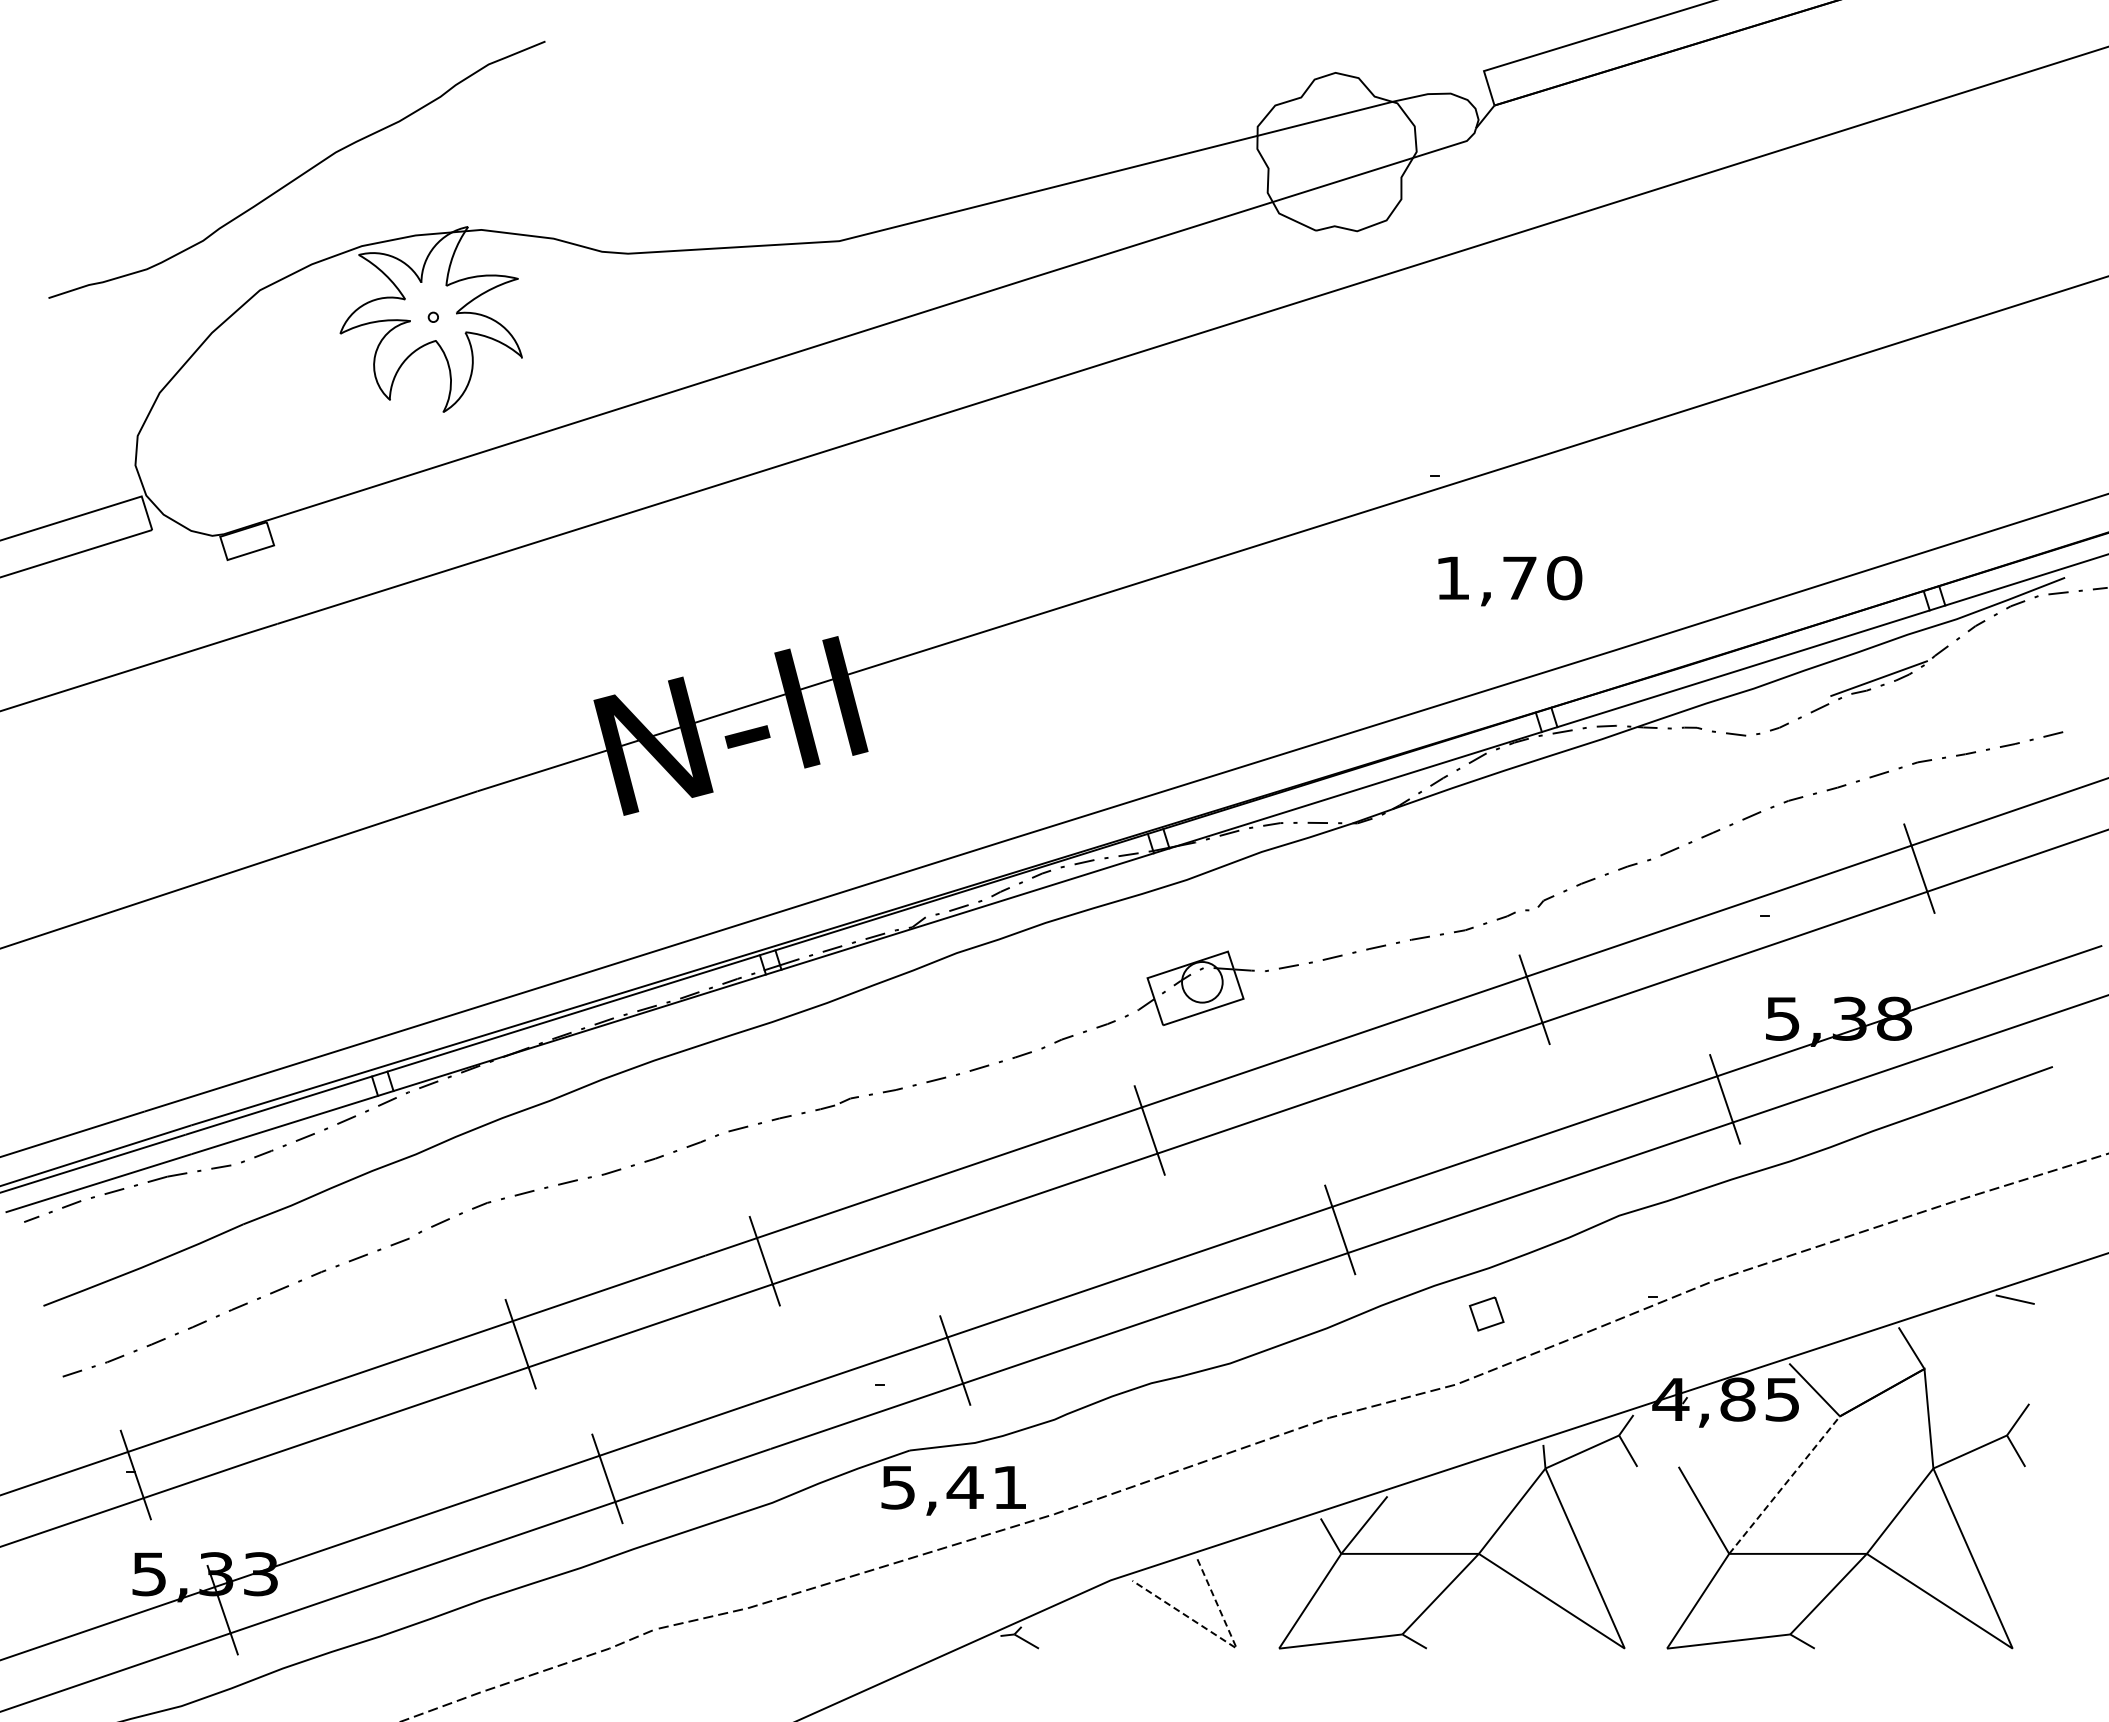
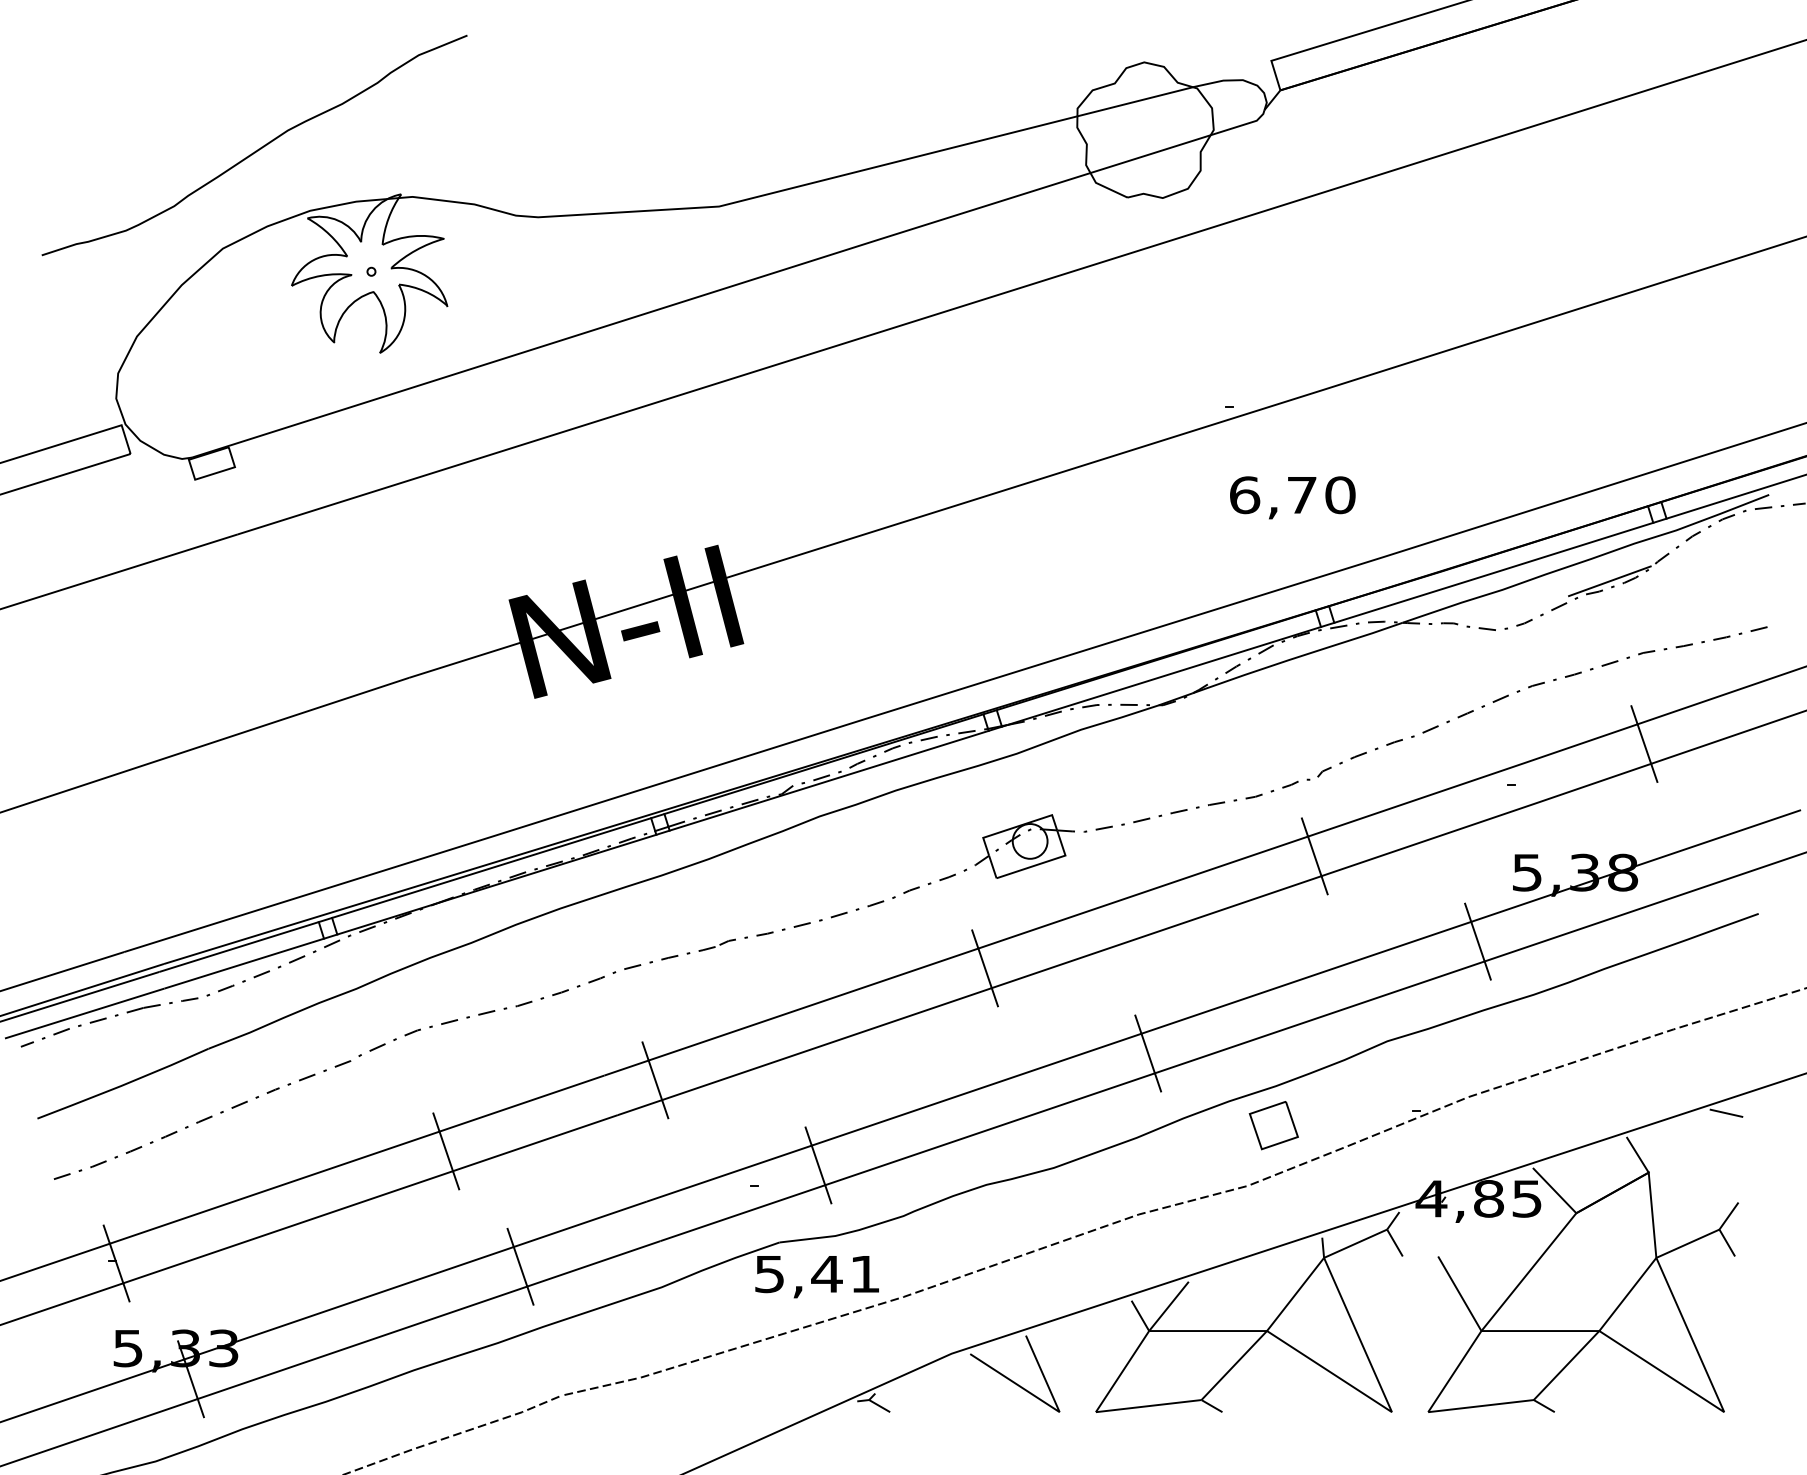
text: (1452, 578) -> (1244, 495), 1,70 -> 6,70
part: (1486, 1313) -> (1273, 1125), size x1.67
line: (1784, 1484) -> (1528, 1271), dashed -> solid
line: (1225, 1641) -> (1049, 1406), dashed -> solid

